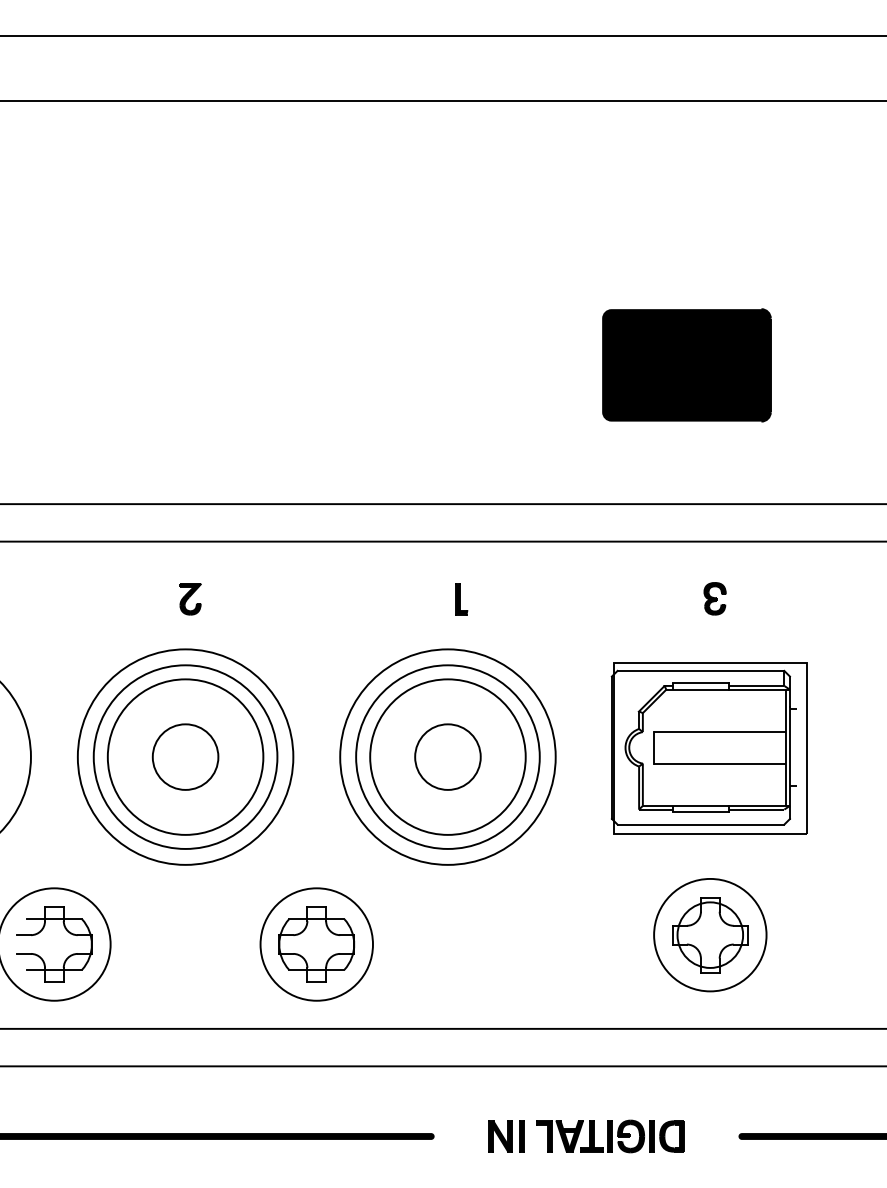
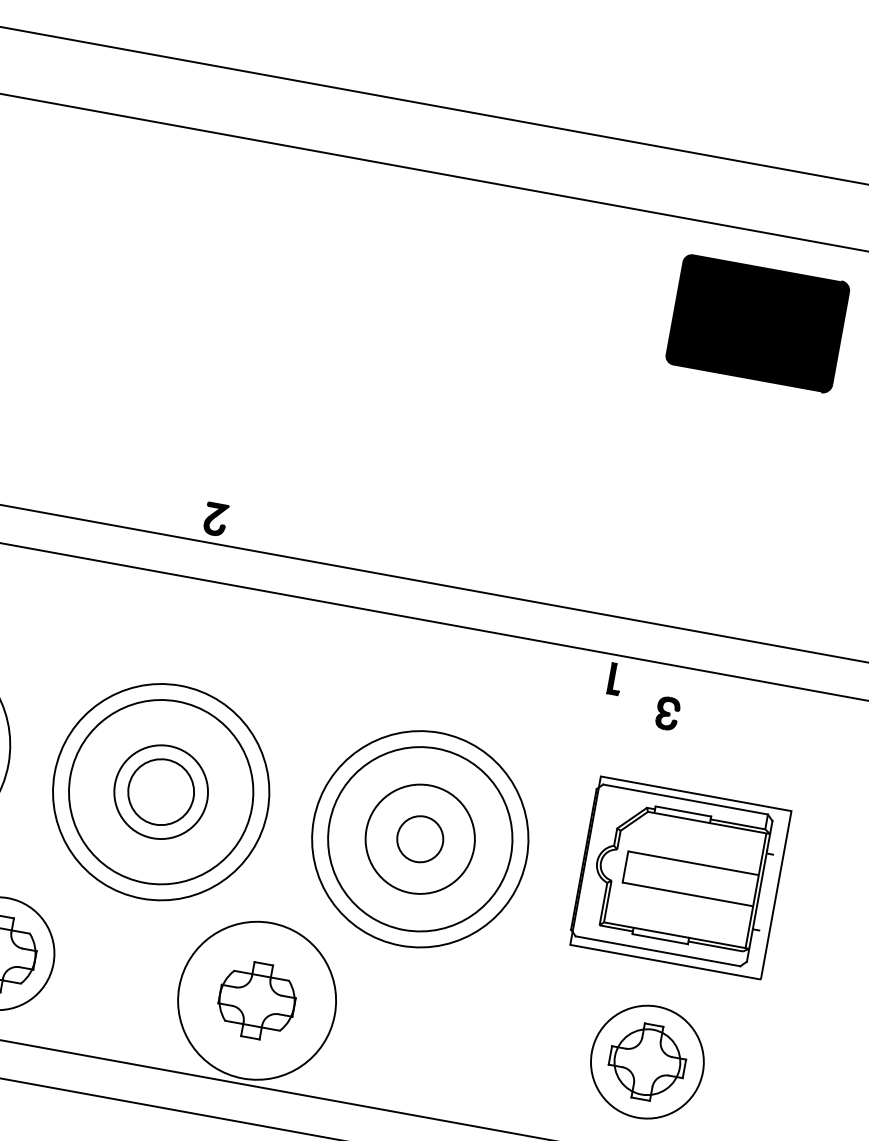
part: (686, 365) -> (757, 323), moved
part: (714, 598) -> (667, 713), moved
part: (190, 599) -> (215, 519), moved
part: (461, 599) -> (615, 679), moved
circle: (185, 756) -> (161, 791), size x0.6
circle: (447, 756) -> (419, 838), size x0.7
circle: (447, 756) -> (419, 838), size x0.7
circle: (316, 944) -> (256, 1000), size x1.4

